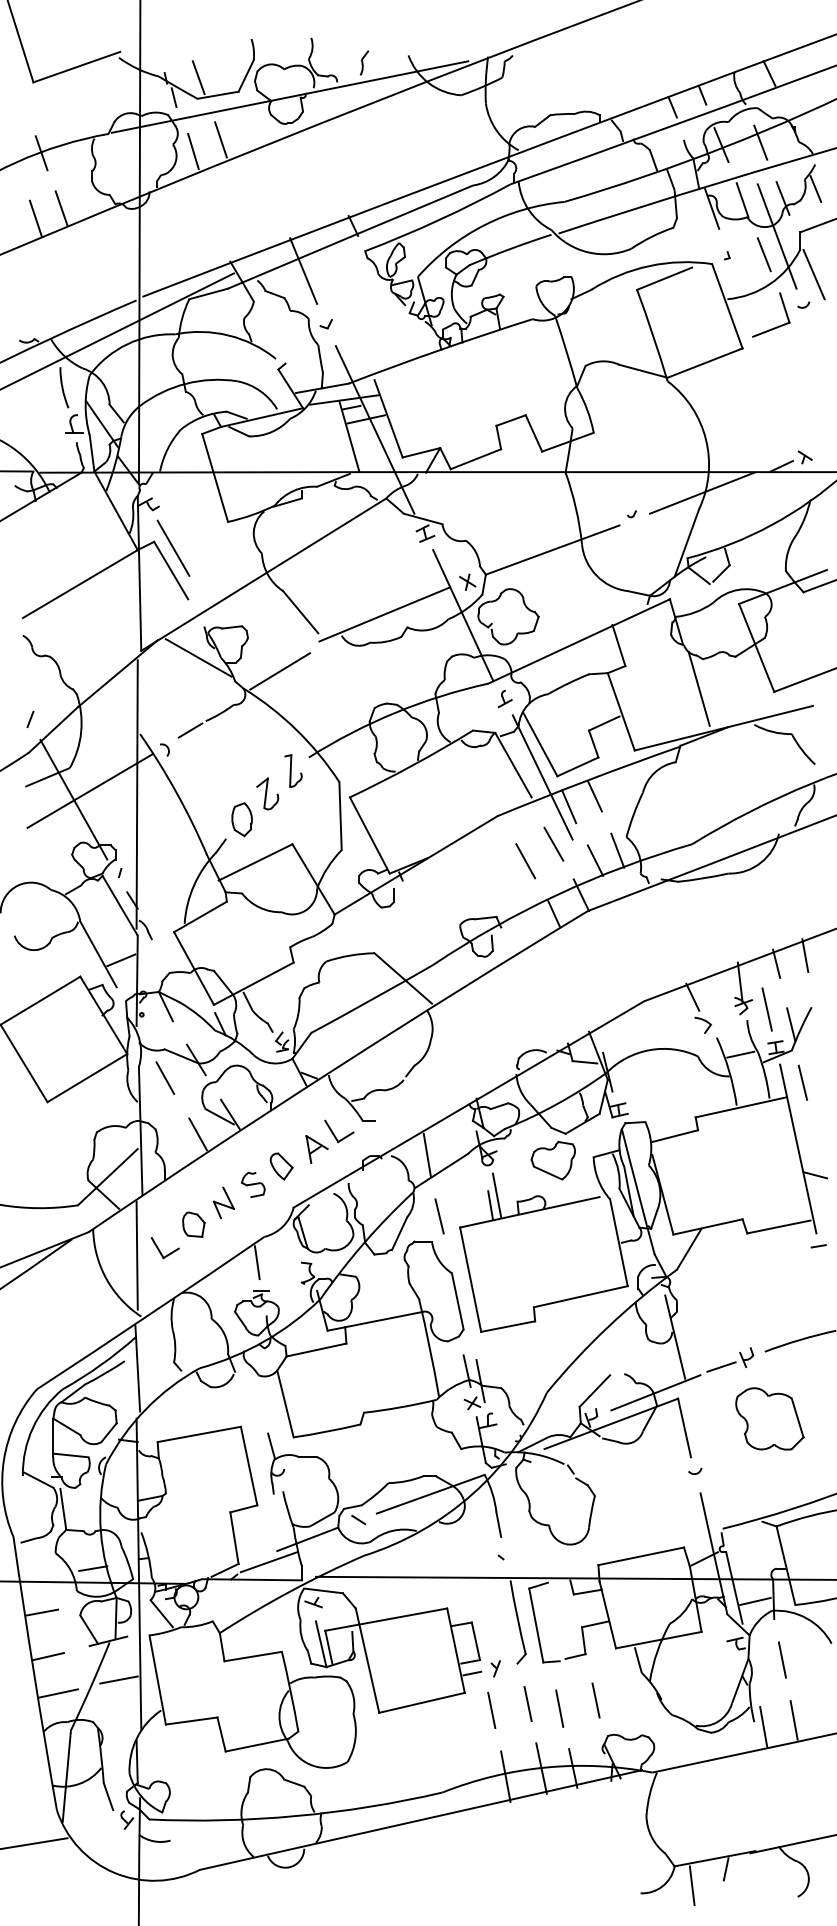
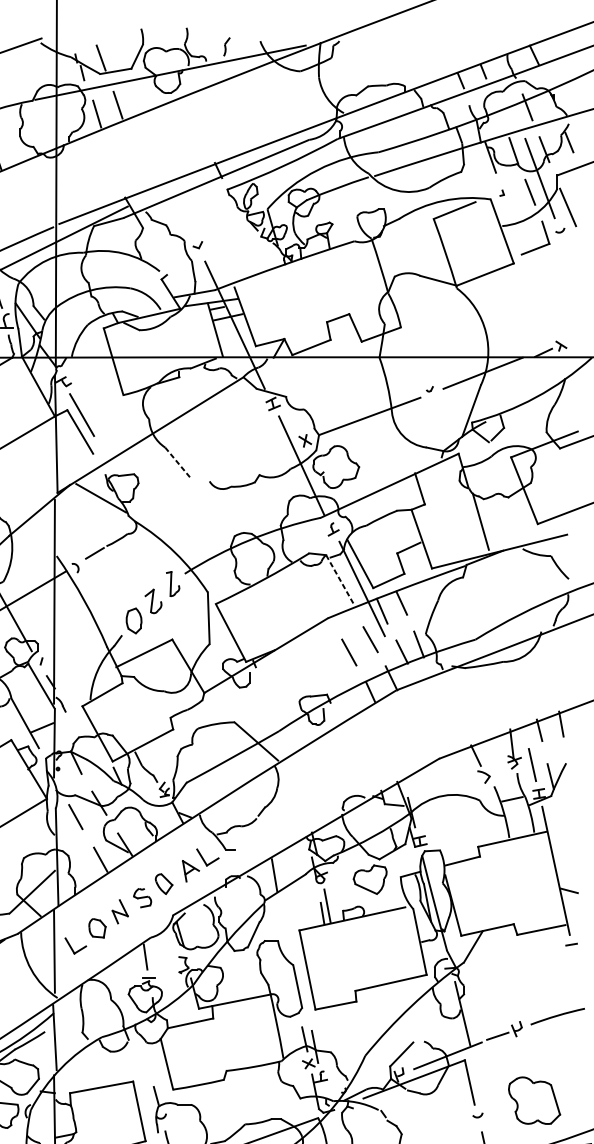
line: (721, 145) -> (497, 109), removed
line: (303, 270) -> (180, 204), removed
line: (301, 612) -> (179, 463), solid -> dashed
line: (384, 614) -> (242, 465), removed
line: (280, 671) -> (163, 508), removed
line: (513, 765) -> (339, 579), solid -> dashed
line: (802, 1082) -> (559, 820), removed
line: (439, 1216) -> (283, 922), removed
part: (769, 1418) -> (534, 1100), moved

